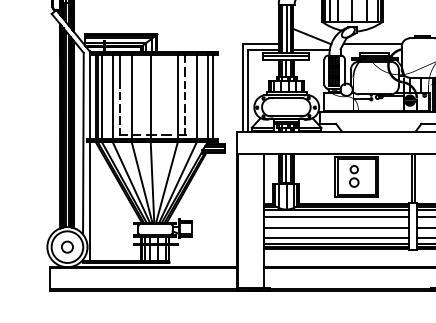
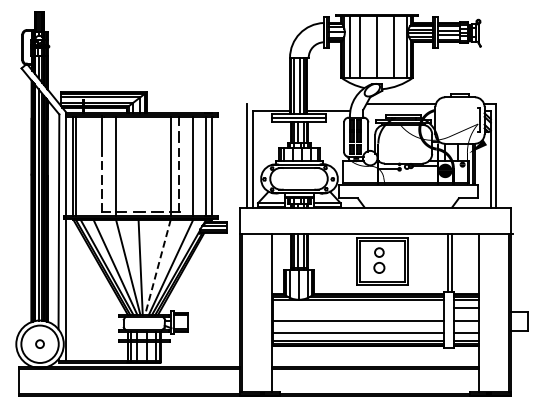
line: (312, 36) -> (329, 95), removed
line: (262, 44) -> (270, 104), removed
line: (101, 96) -> (80, 166), removed
line: (112, 96) -> (93, 166), removed
line: (150, 96) -> (138, 166), removed
line: (166, 182) -> (157, 267), solid -> dashed
line: (336, 216) -> (358, 308), removed
circle: (66, 246) -> (39, 343), size x0.6

